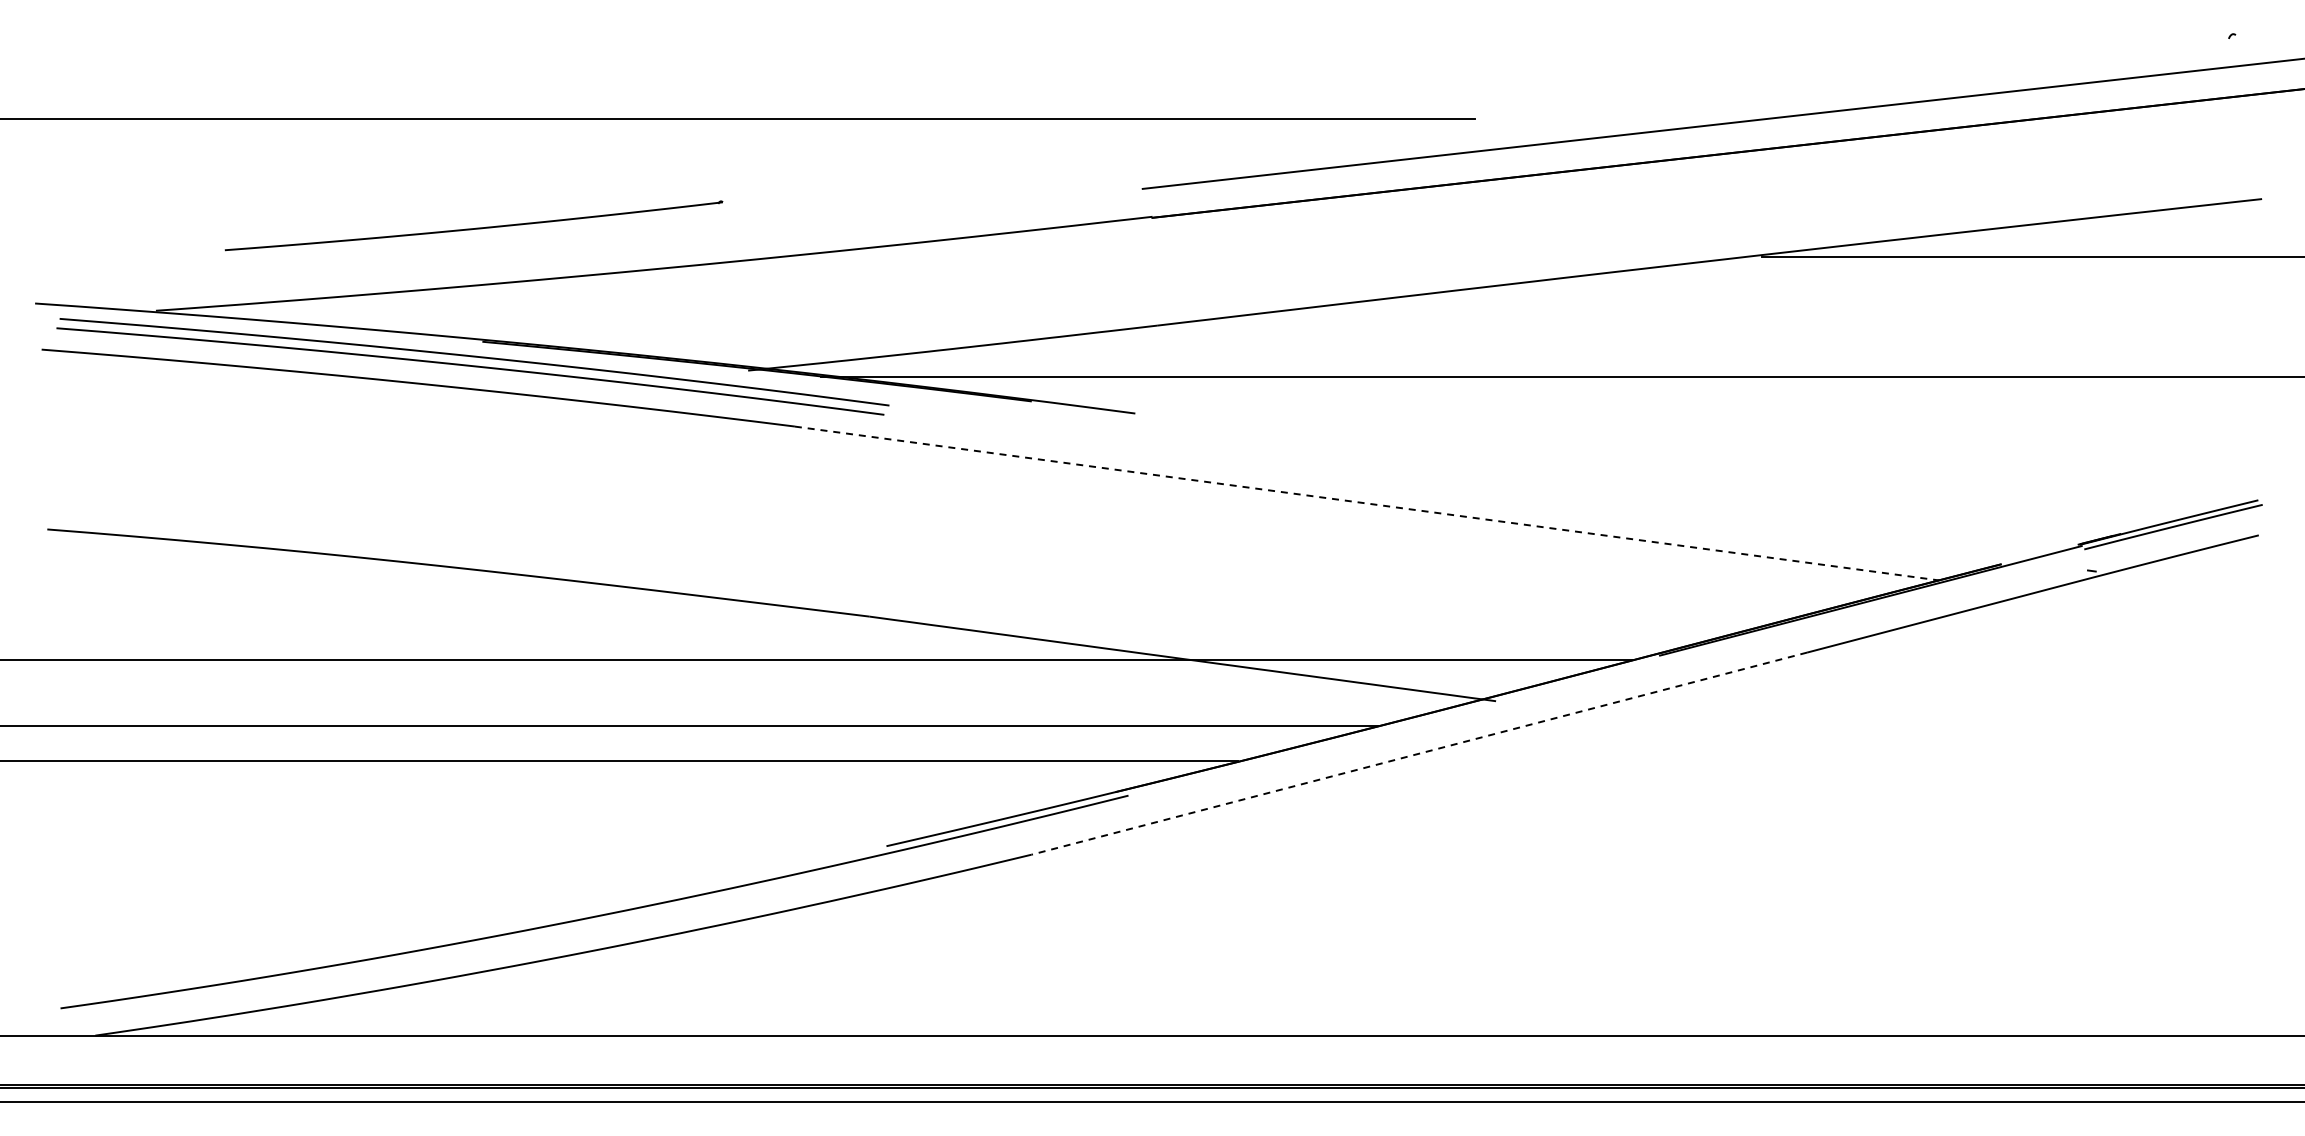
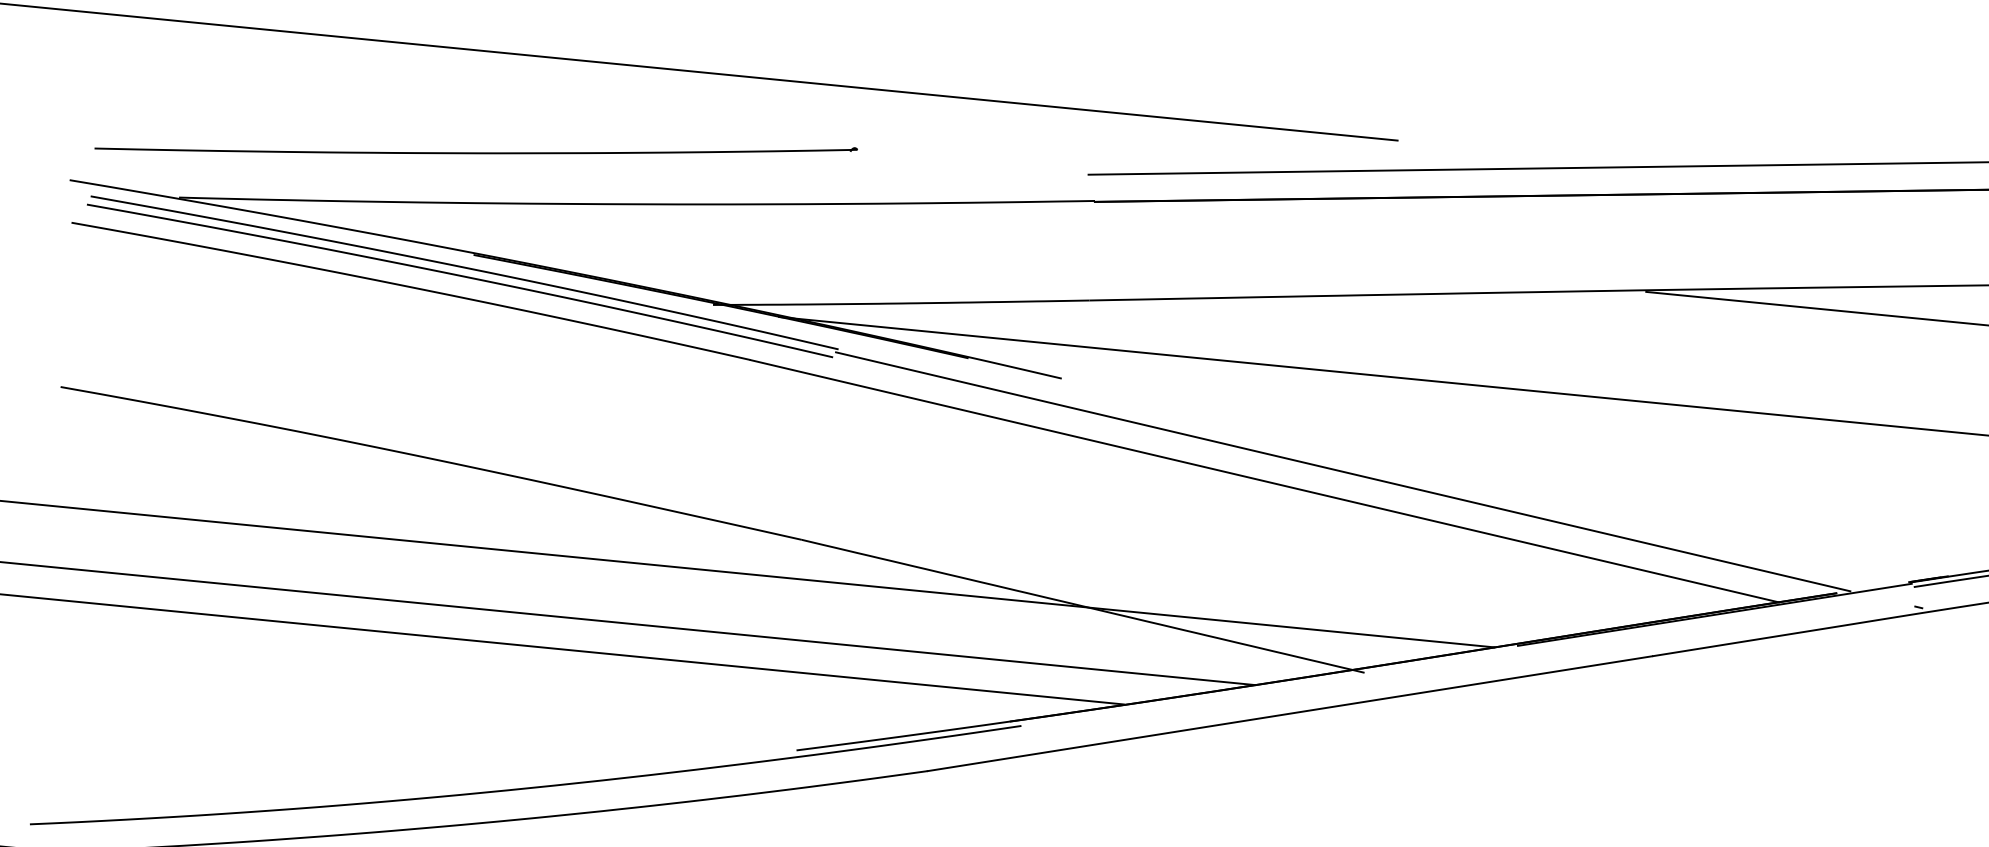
part: (473, 225) -> (475, 148), size x1.67
line: (1450, 484) -> (1342, 471), added
line: (1367, 503) -> (1265, 481), dashed -> solid
line: (1419, 753) -> (1290, 713), dashed -> solid

